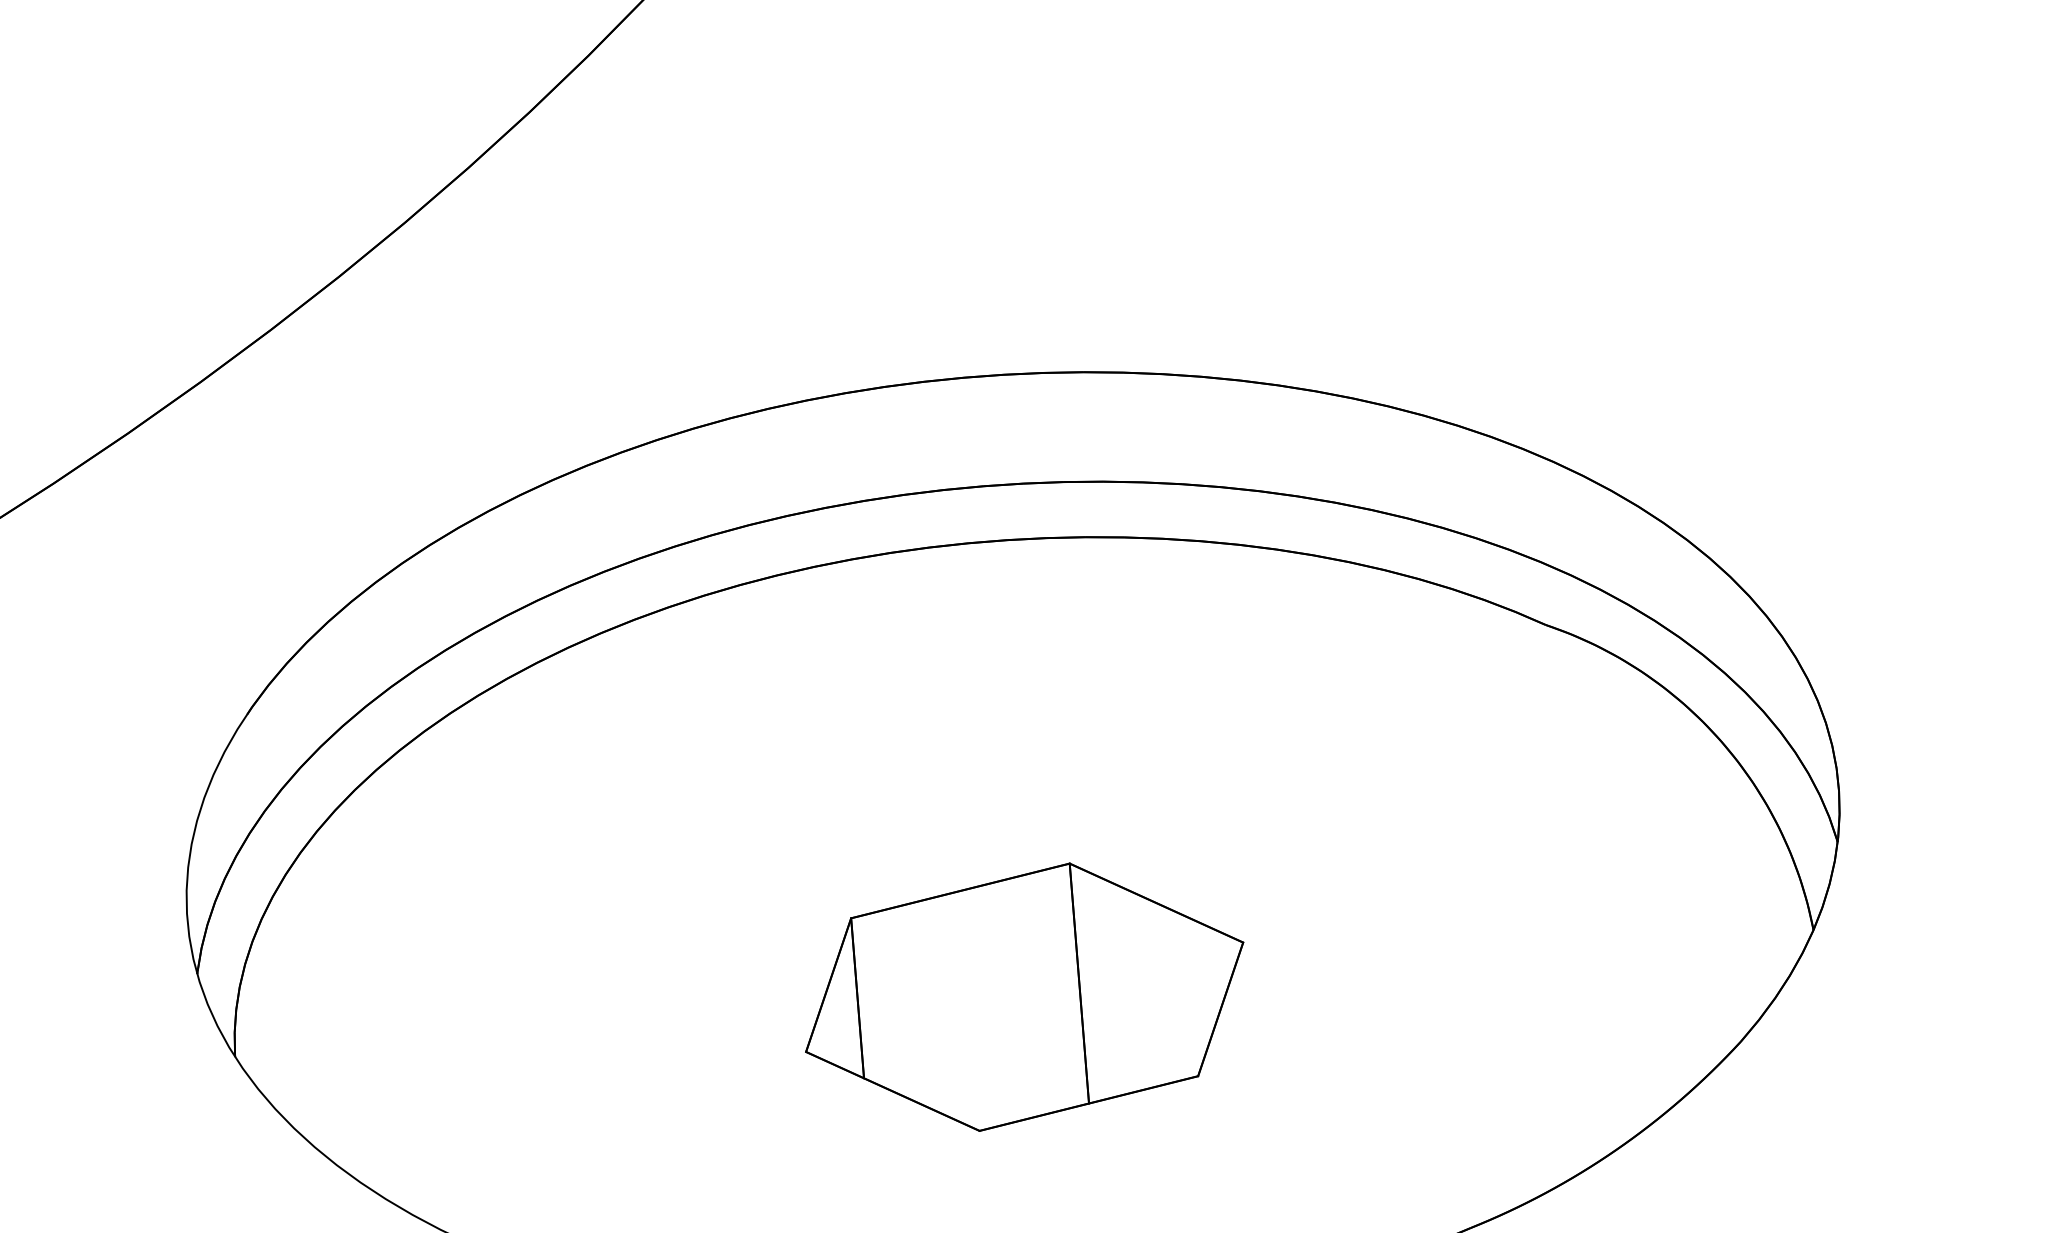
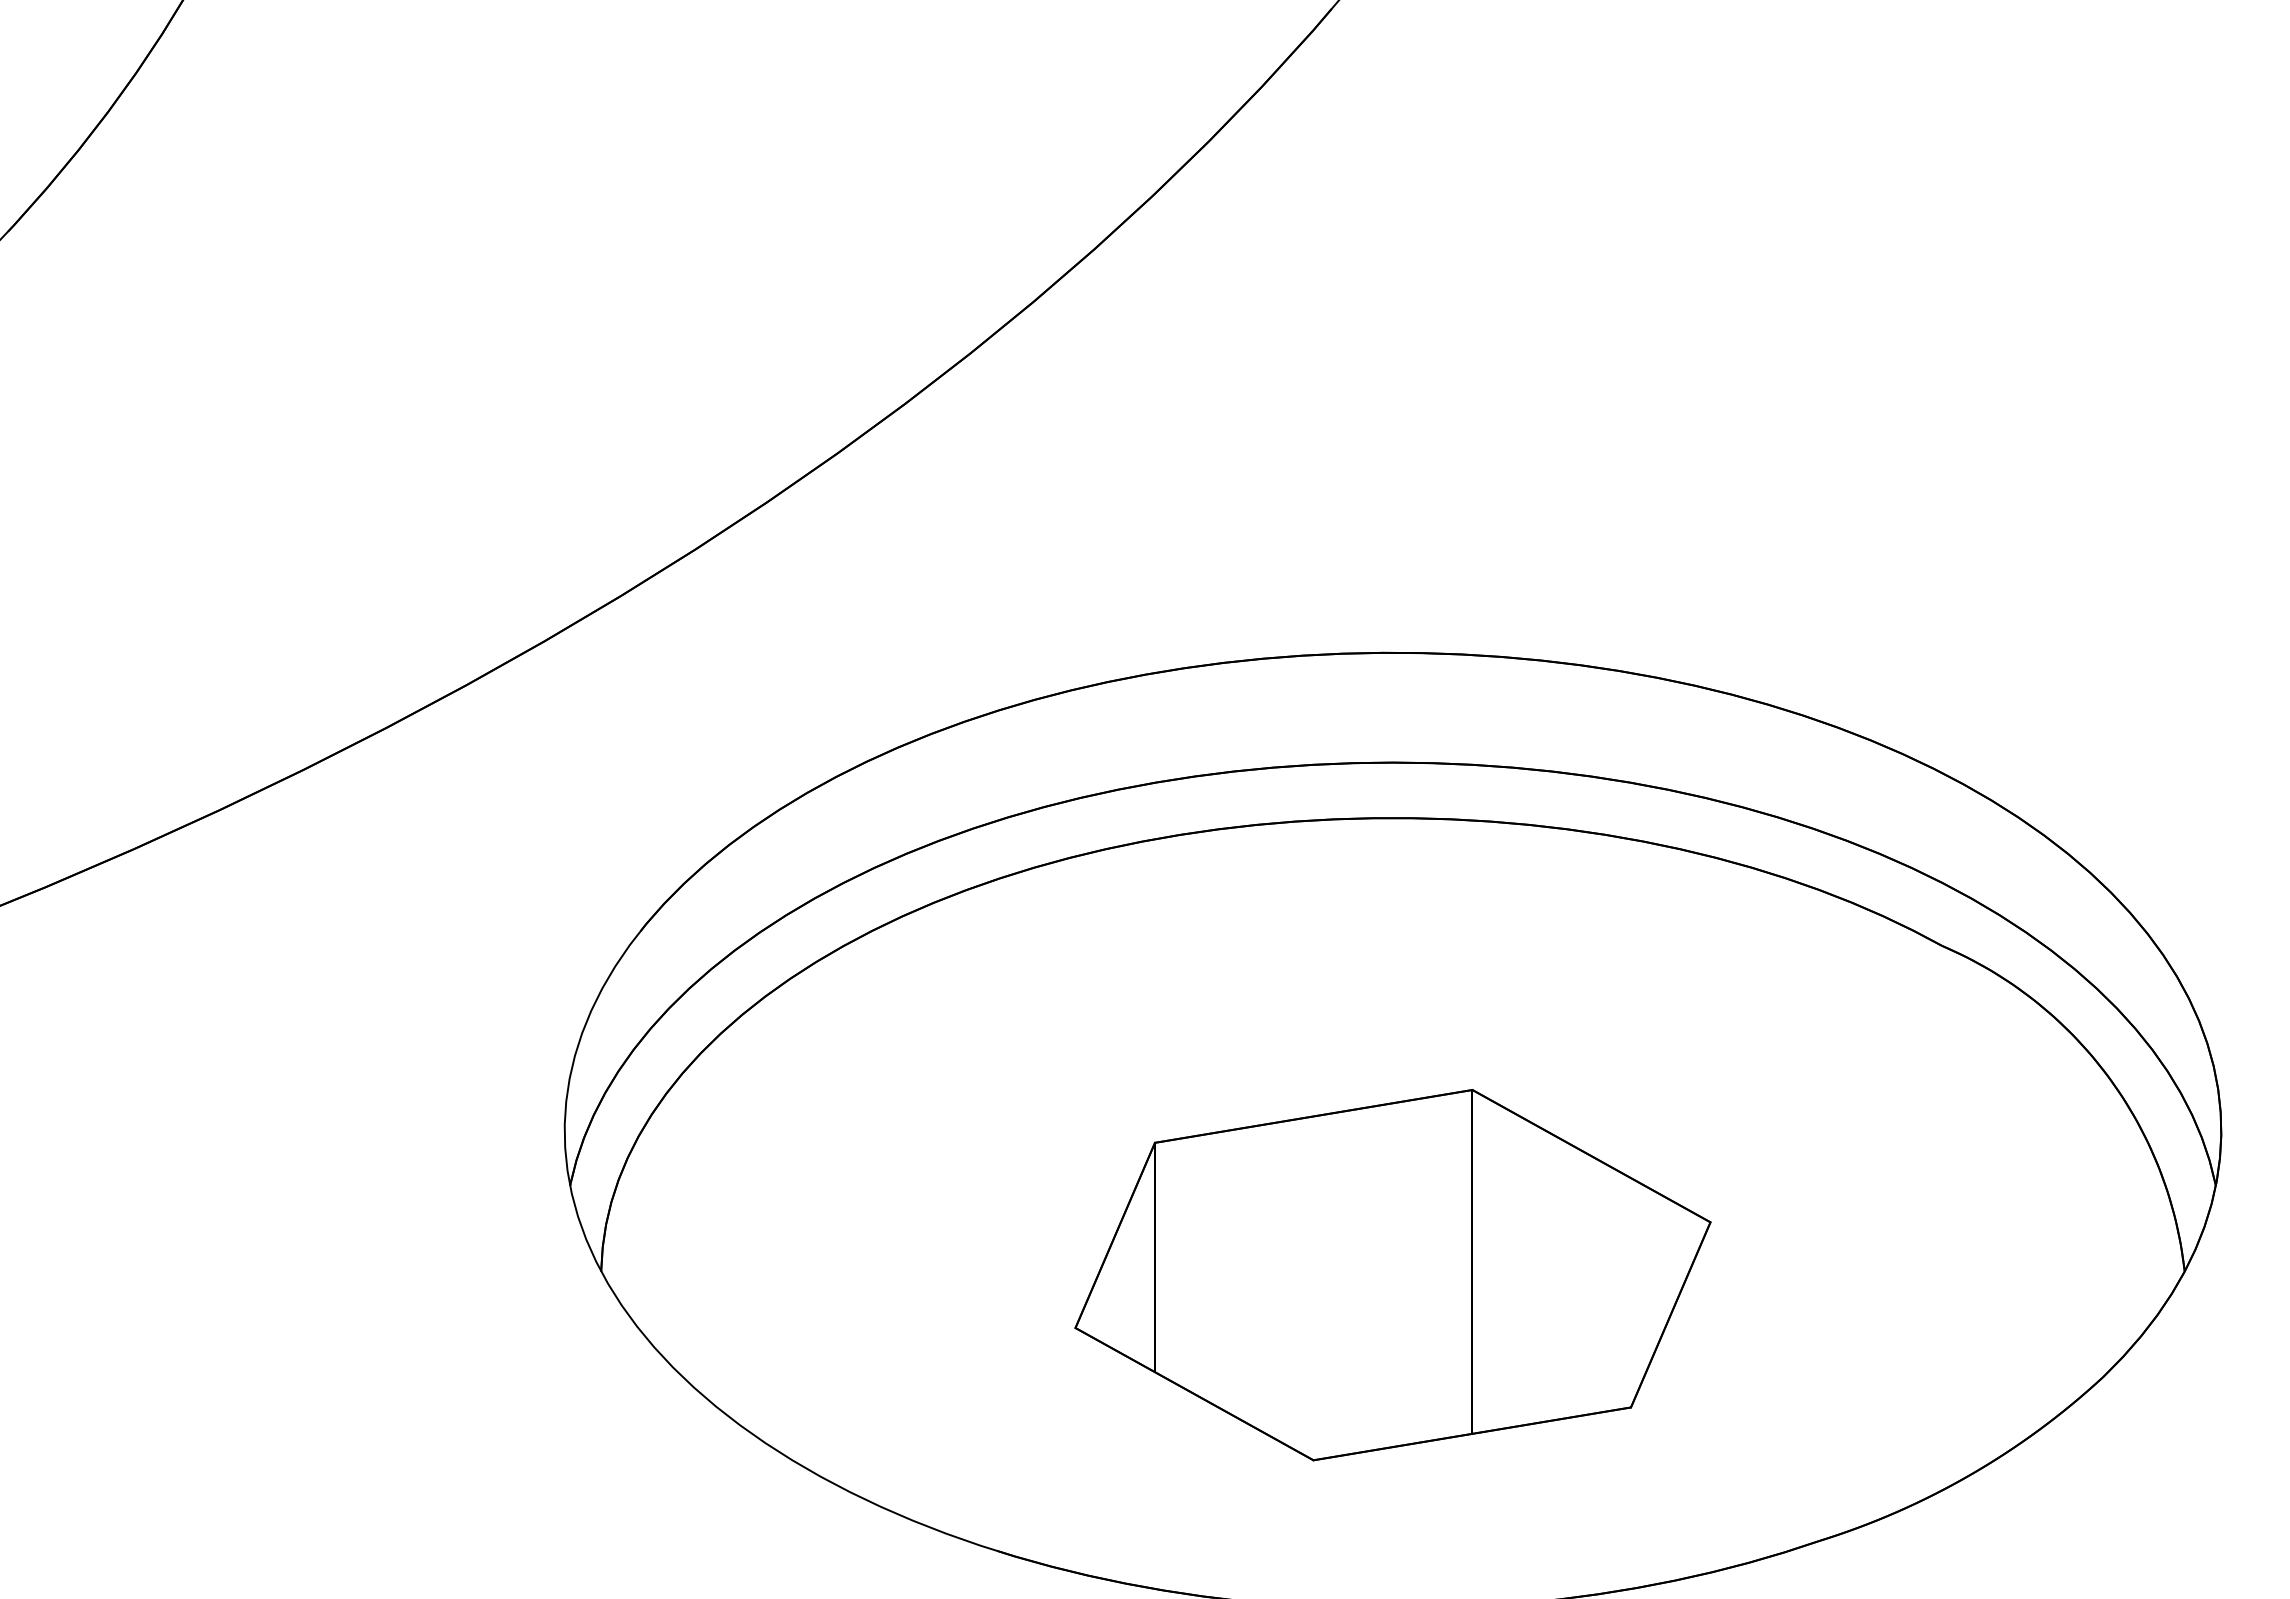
part: (1024, 997) -> (1392, 1275), size x1.43

